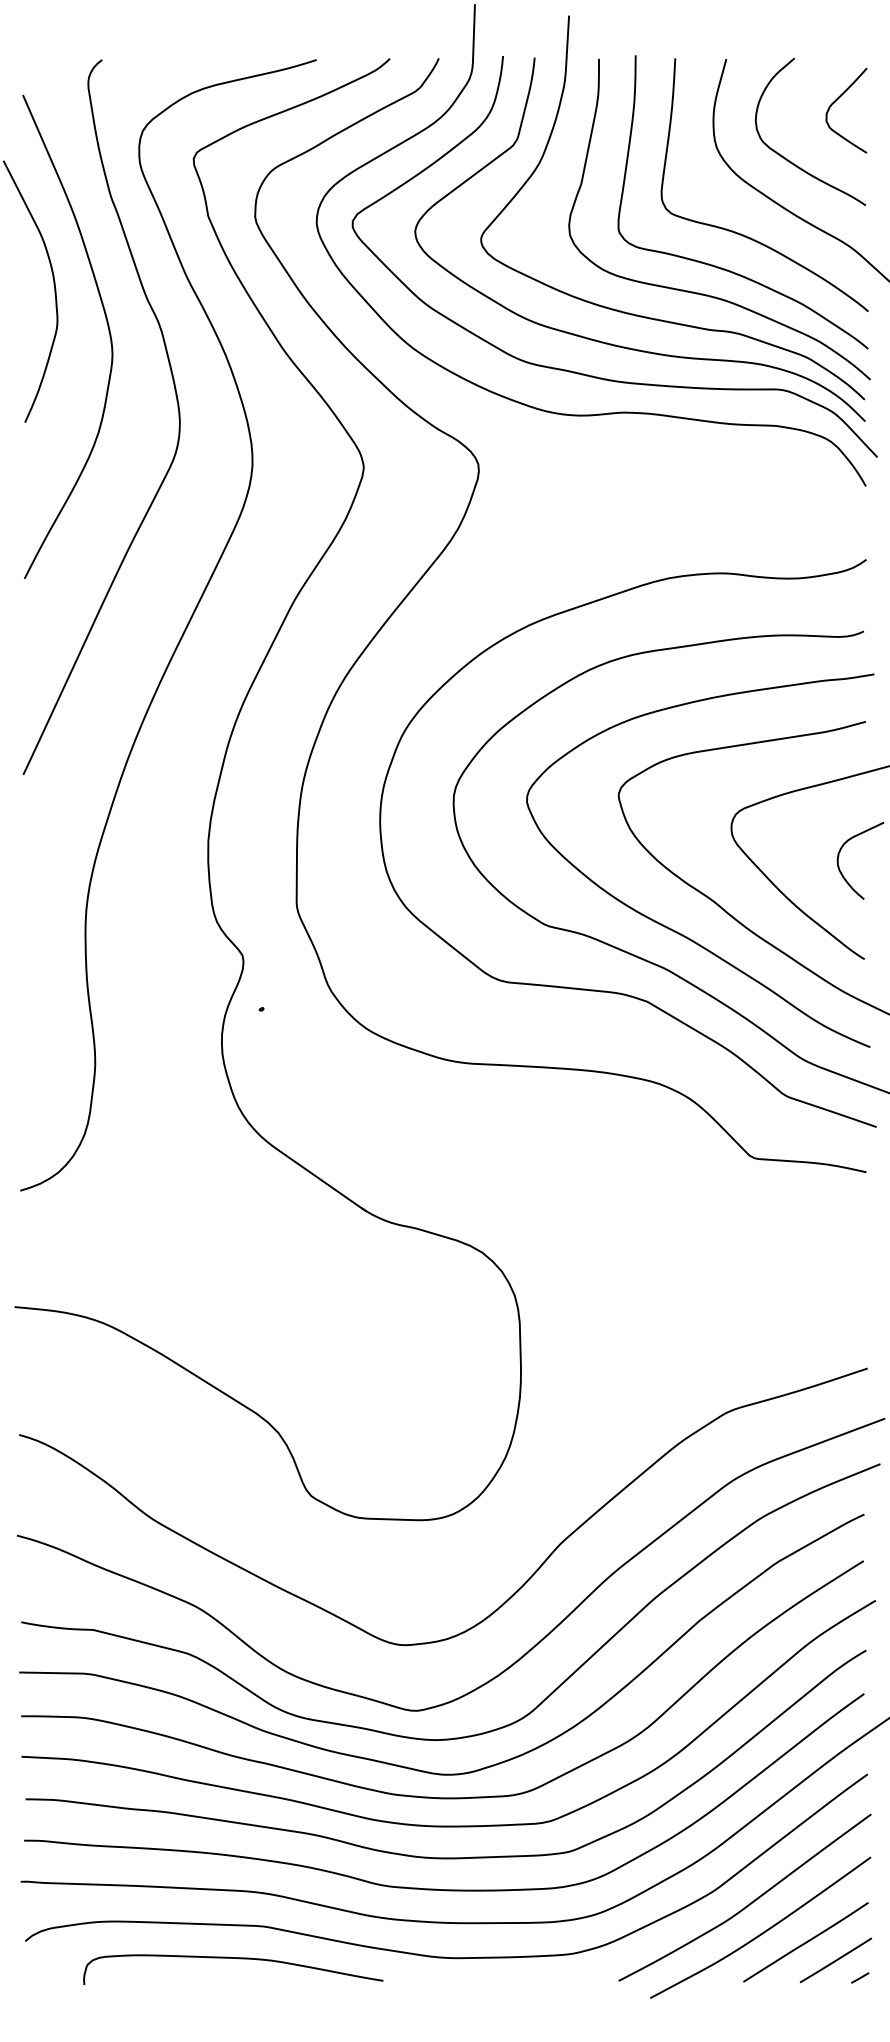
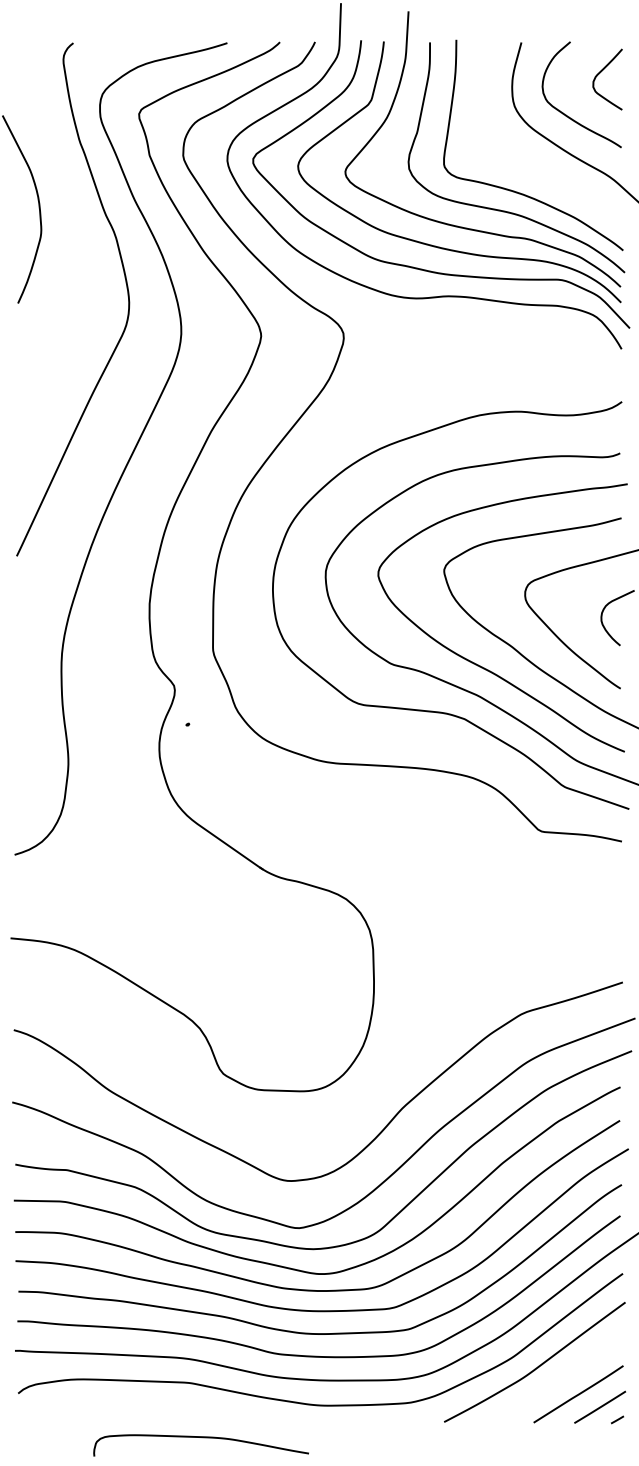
curve: (741, 233) -> (532, 167), removed
curve: (107, 327) -> (77, 235), removed
curve: (763, 1931) -> (548, 1386), removed
curve: (233, 1958) -> (201, 1437), moved

